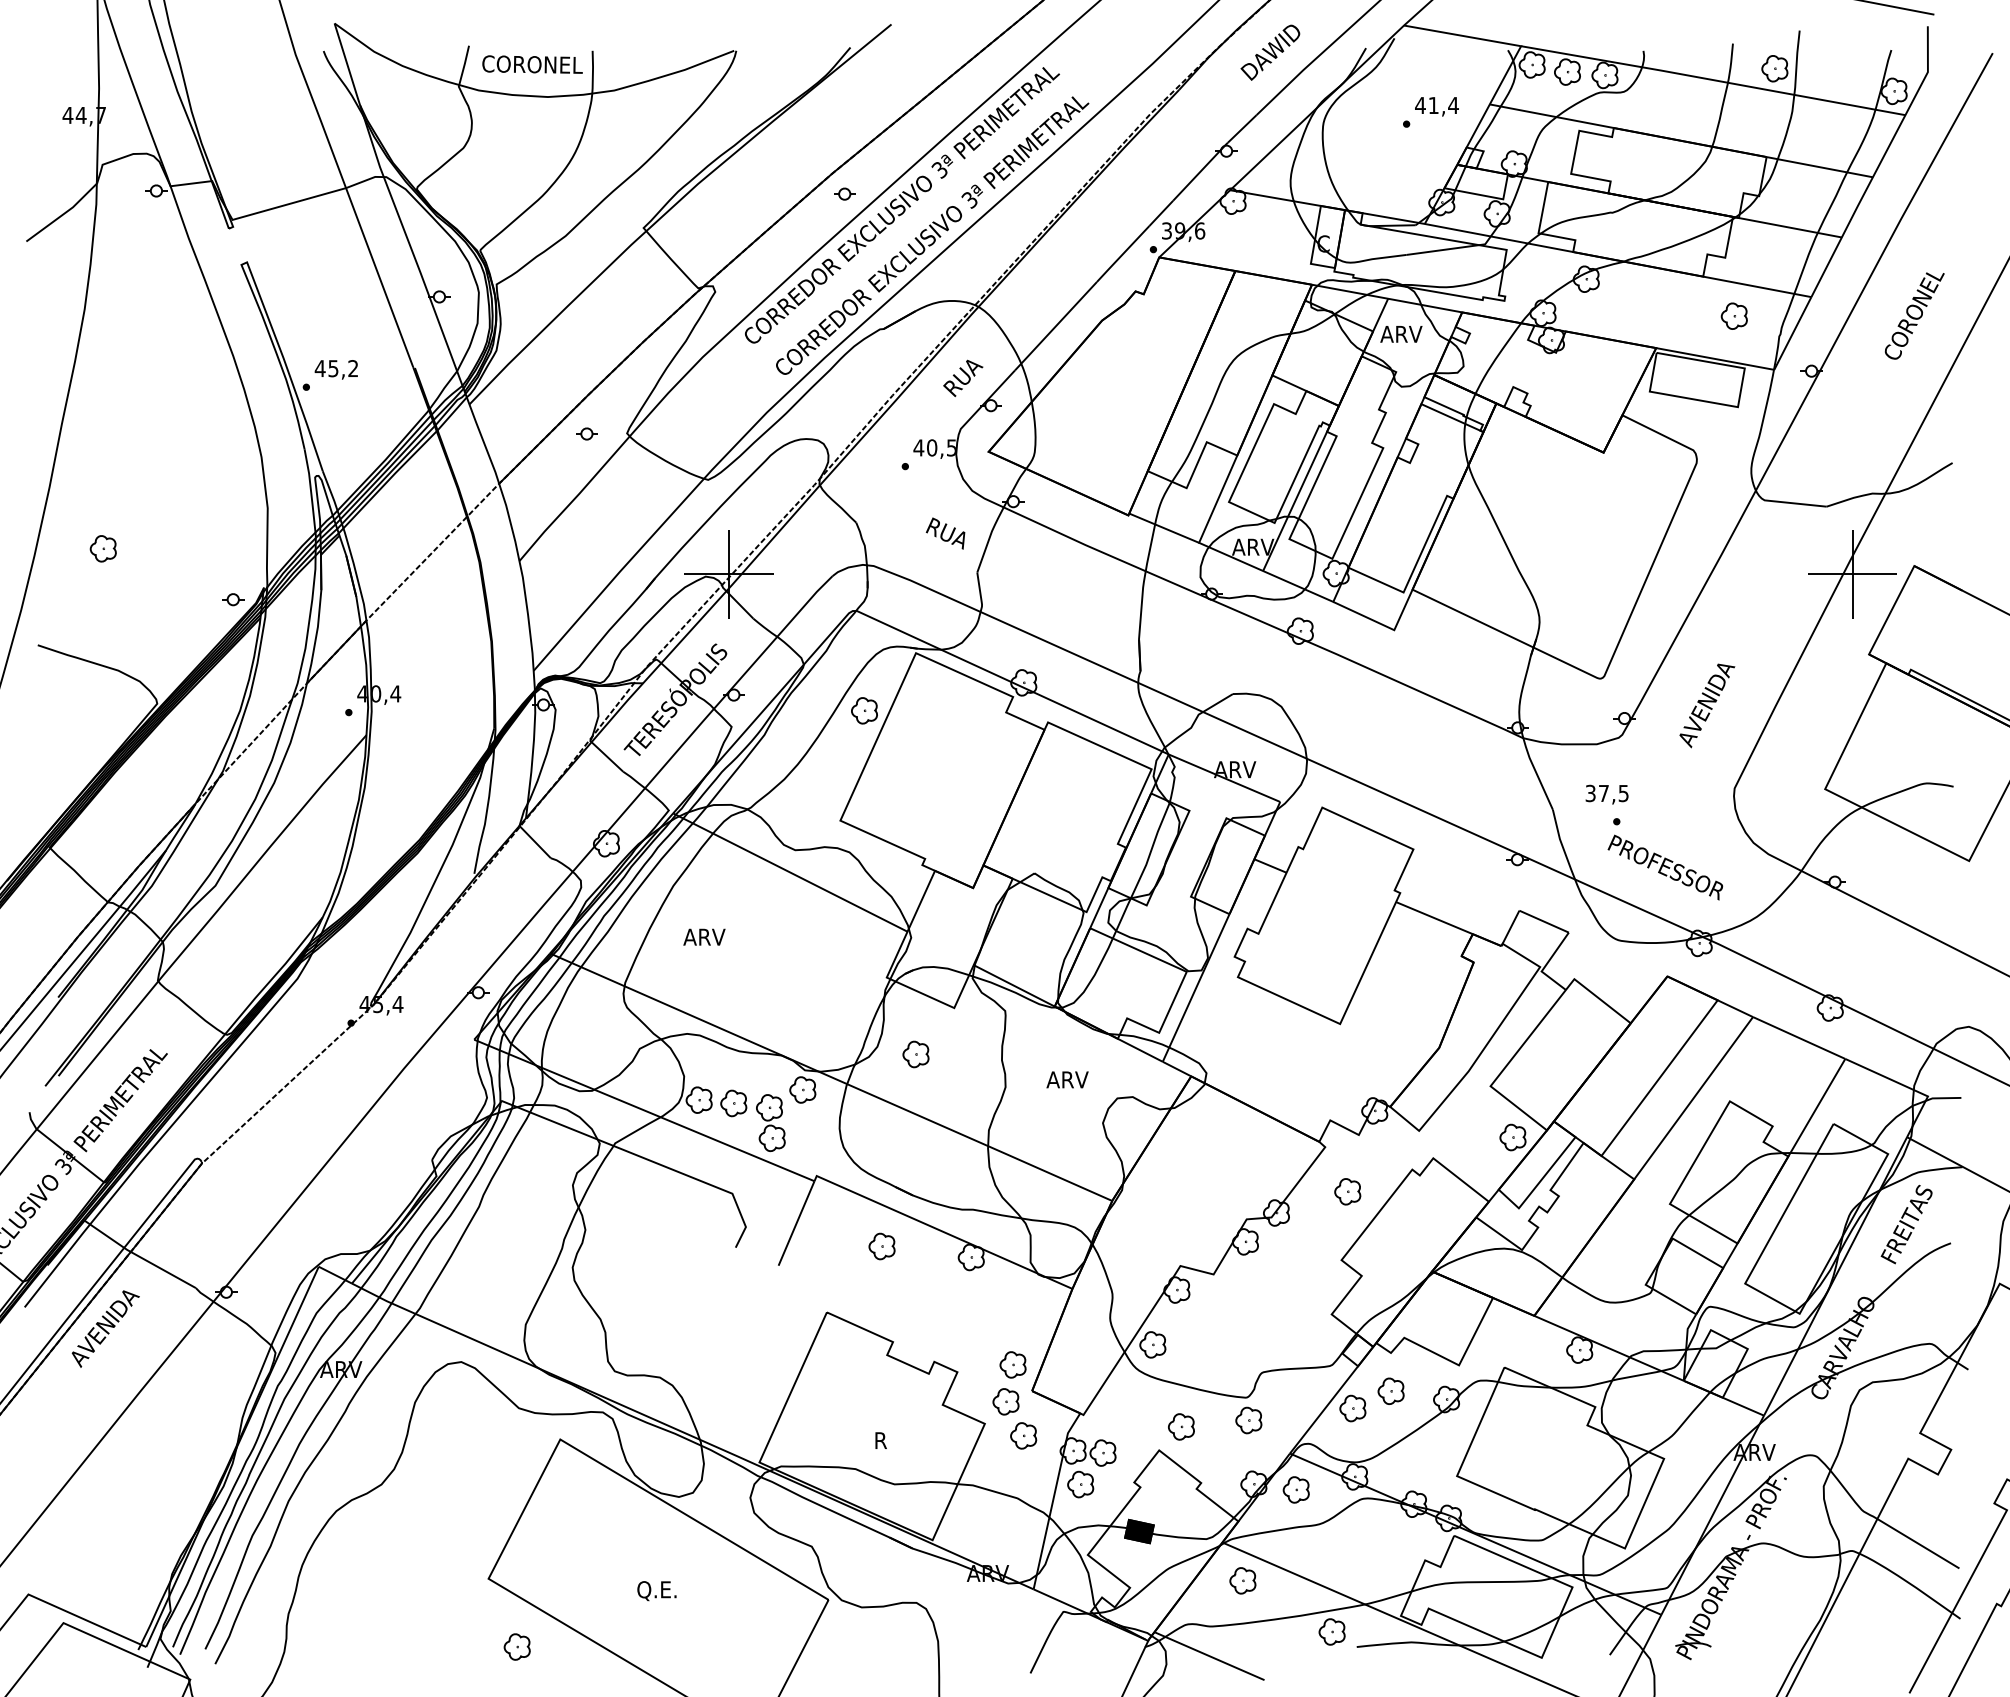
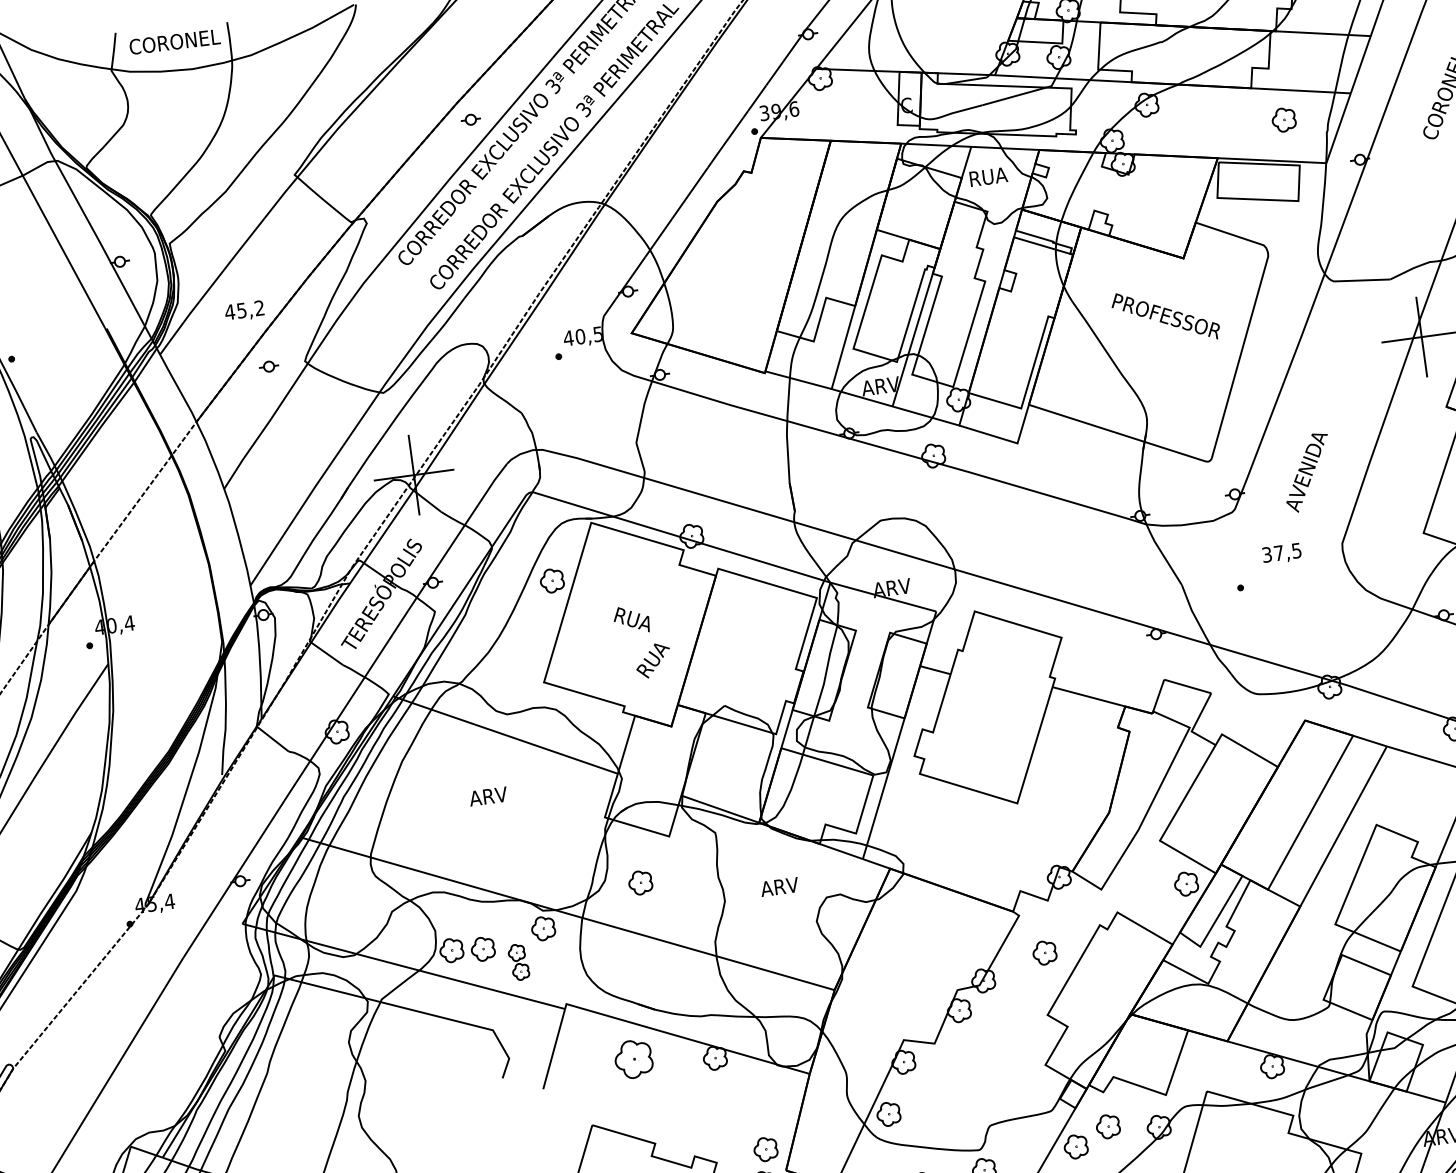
text: (1401, 334) -> (987, 177), ARV -> RUA
text: (335, 369) -> (243, 311), moved
text: (963, 378) -> (653, 660), moved
text: (945, 533) -> (631, 619), moved
text: (1606, 794) -> (1281, 553), moved
text: (1665, 867) -> (1165, 316), moved
text: (704, 936) -> (488, 795), moved
part: (770, 1123) -> (518, 962), size x0.7
part: (881, 1246) -> (633, 1059), size x1.6

